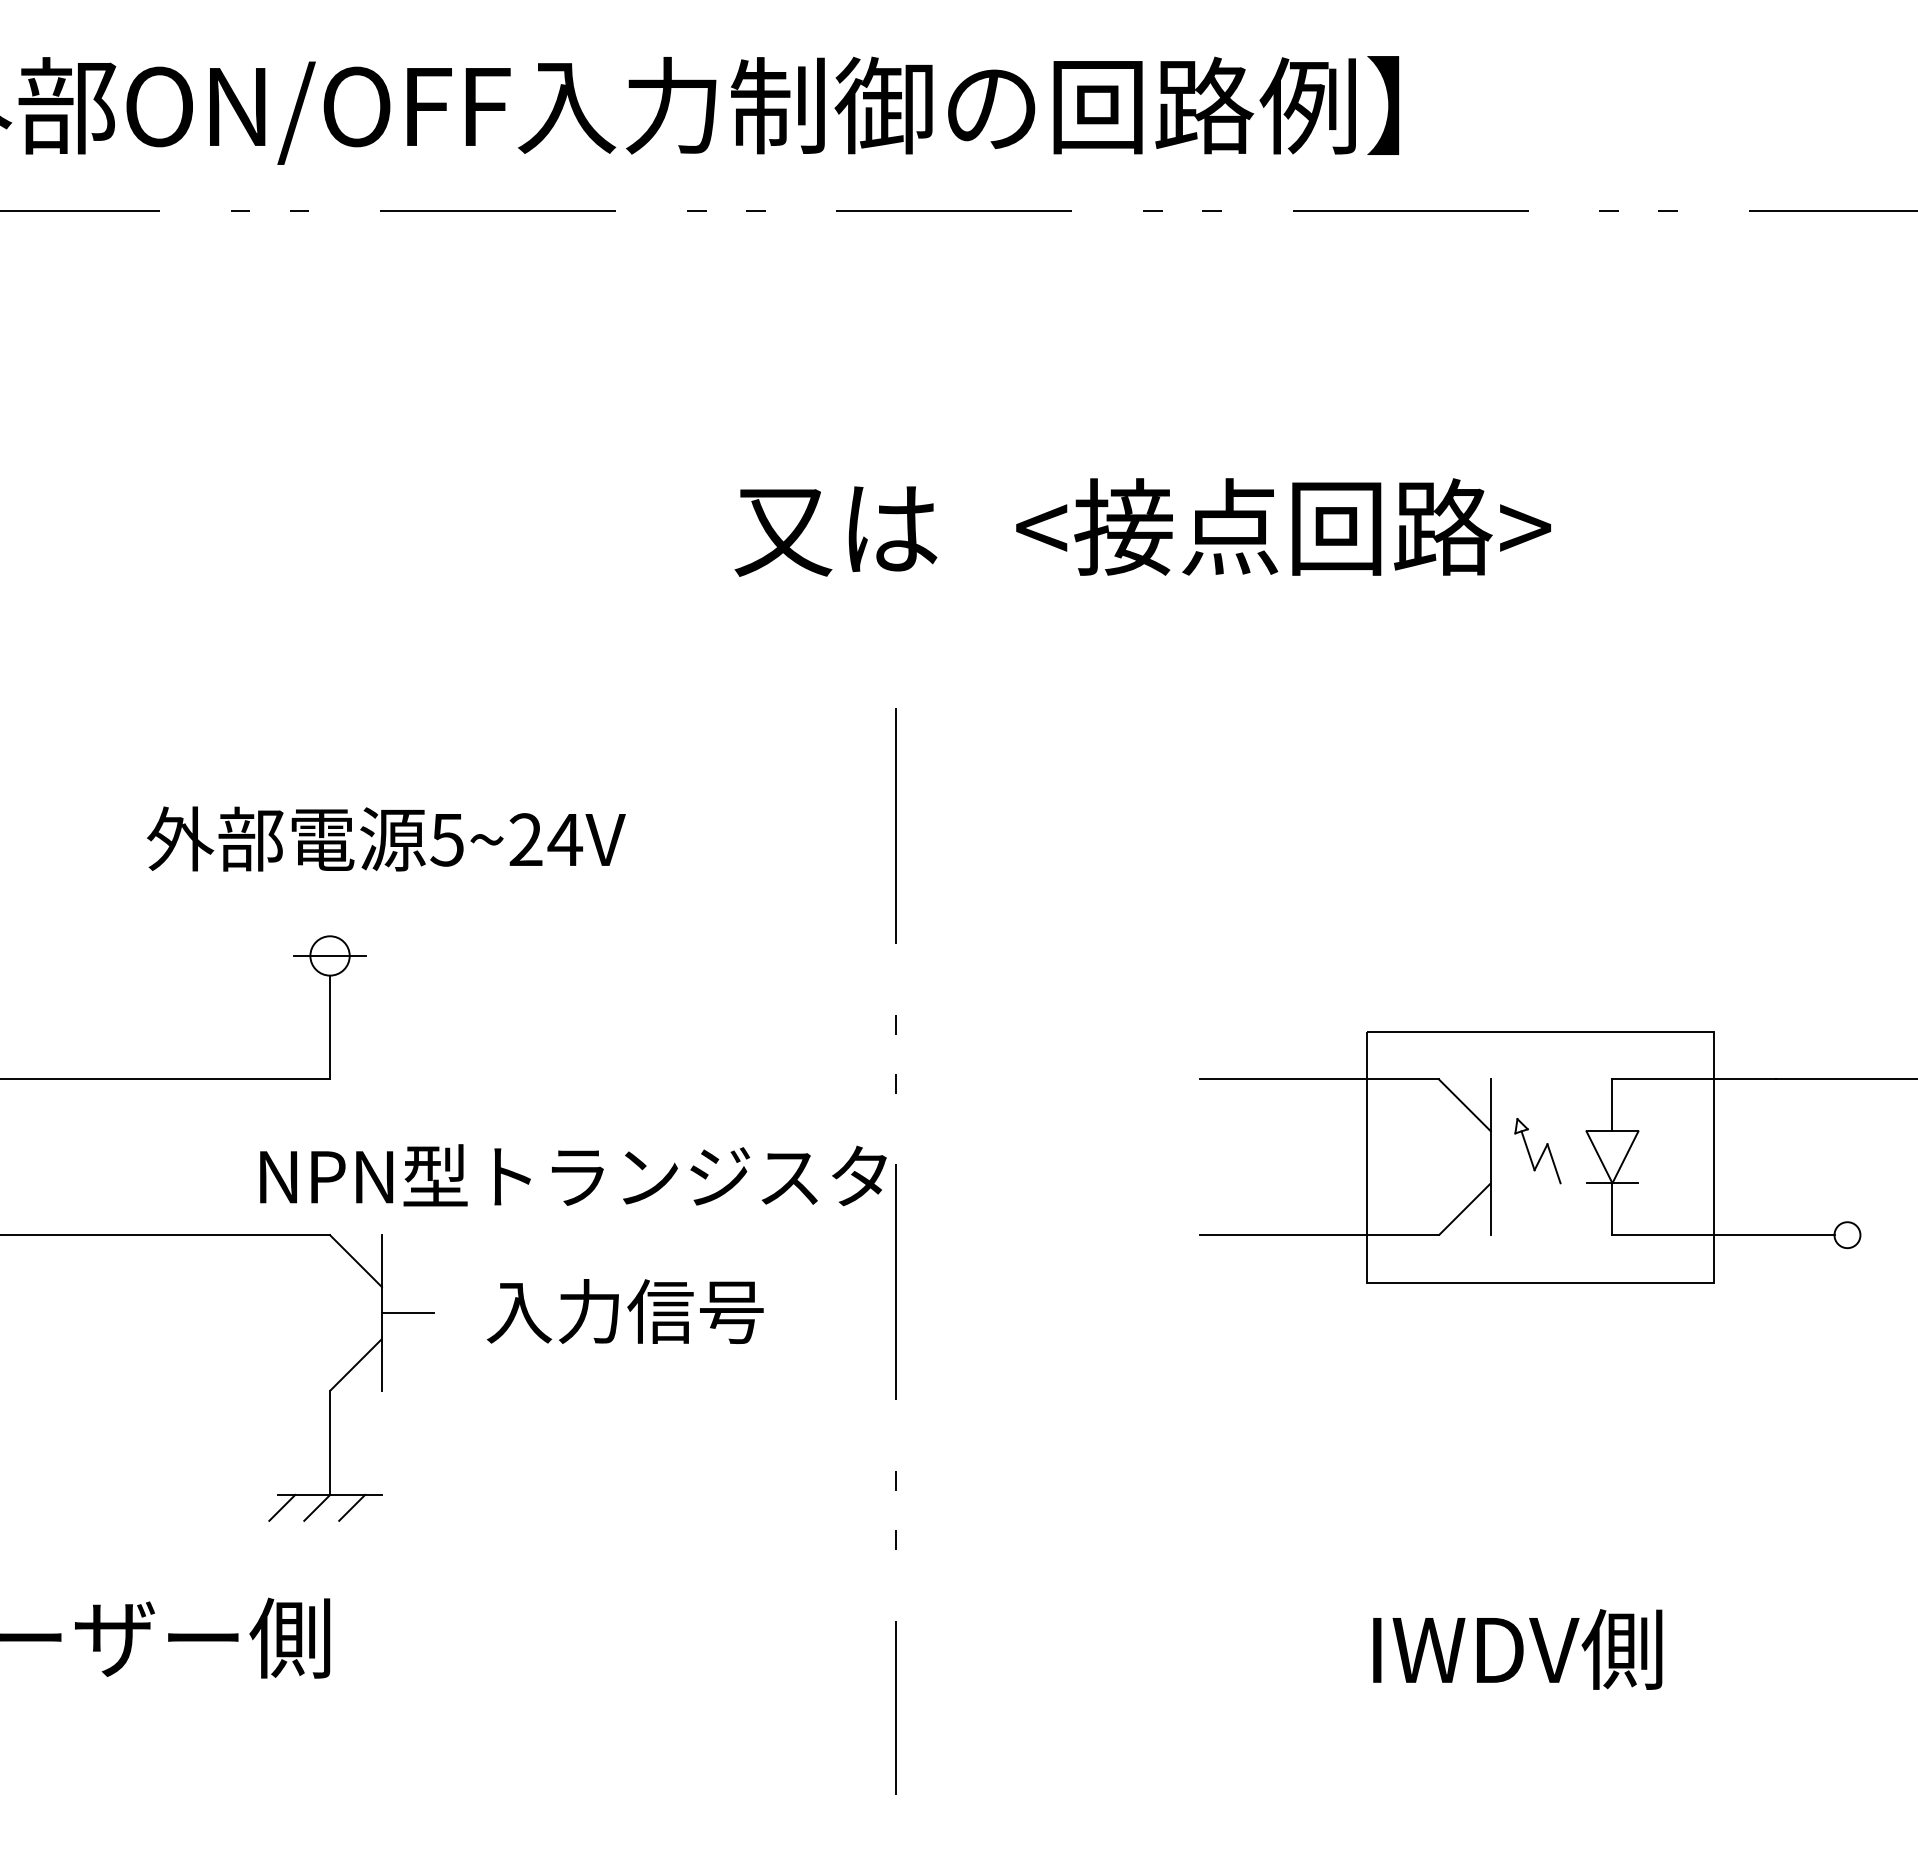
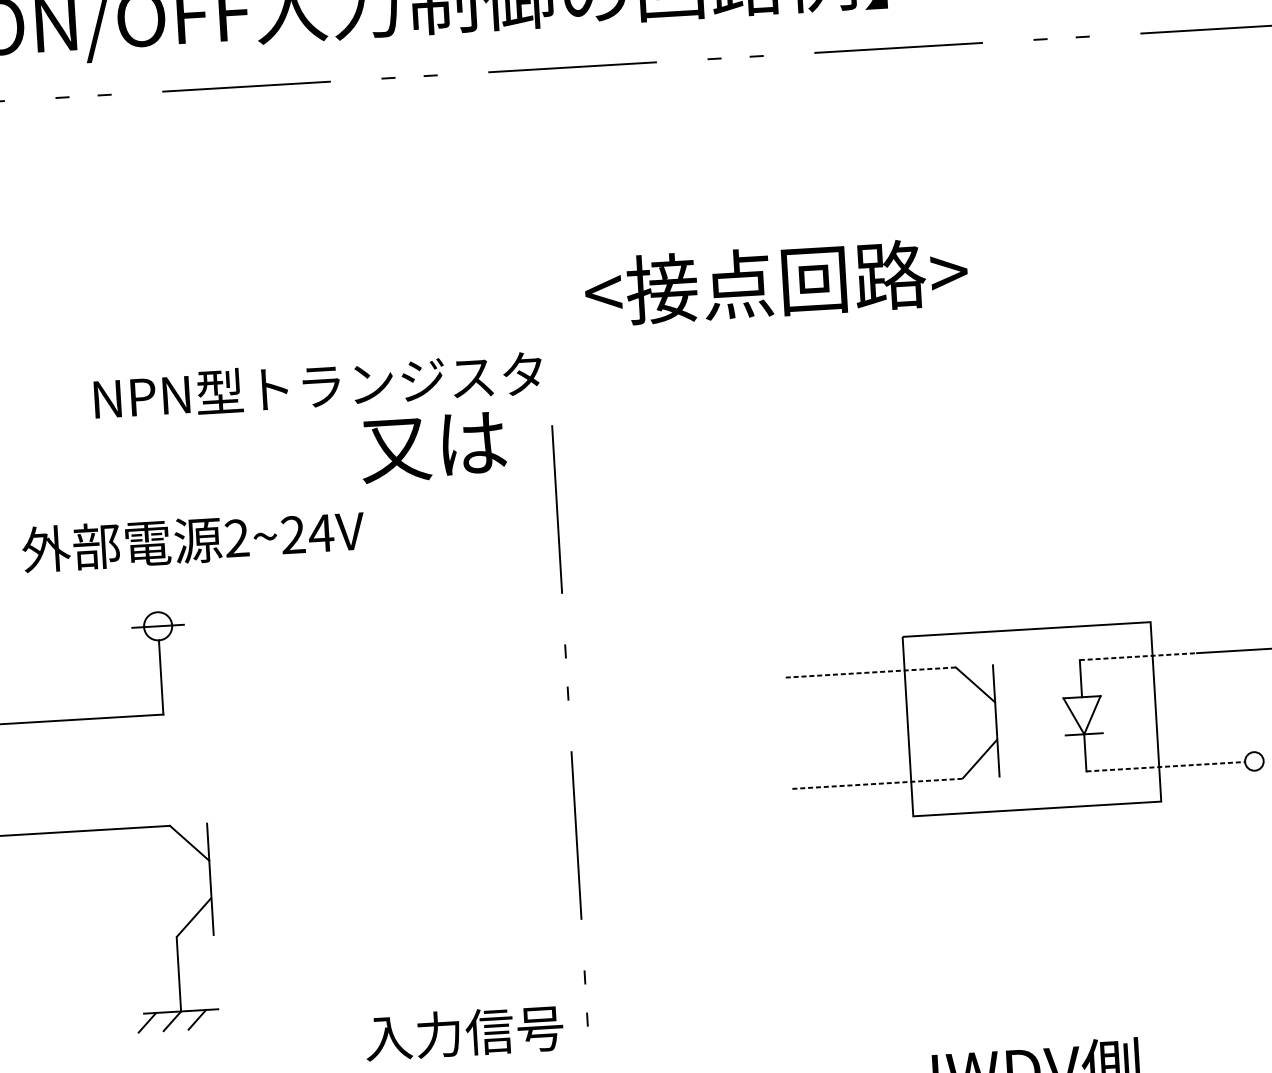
text: (1283, 526) -> (776, 281), moved
text: (835, 531) -> (433, 447), moved
text: (446, 839) -> (236, 538), 5~24V -> 2~24V
line: (1319, 1079) -> (870, 672), solid -> dashed
line: (1694, 1079) -> (1138, 656), solid -> dashed
part: (1537, 1151) -> (1029, 714), removed
text: (573, 1175) -> (318, 385), moved
line: (1319, 1235) -> (877, 784), solid -> dashed
line: (1723, 1235) -> (1165, 766), solid -> dashed
text: (624, 1311) -> (463, 1033), moved
line: (407, 1313) -> (228, 878), removed

